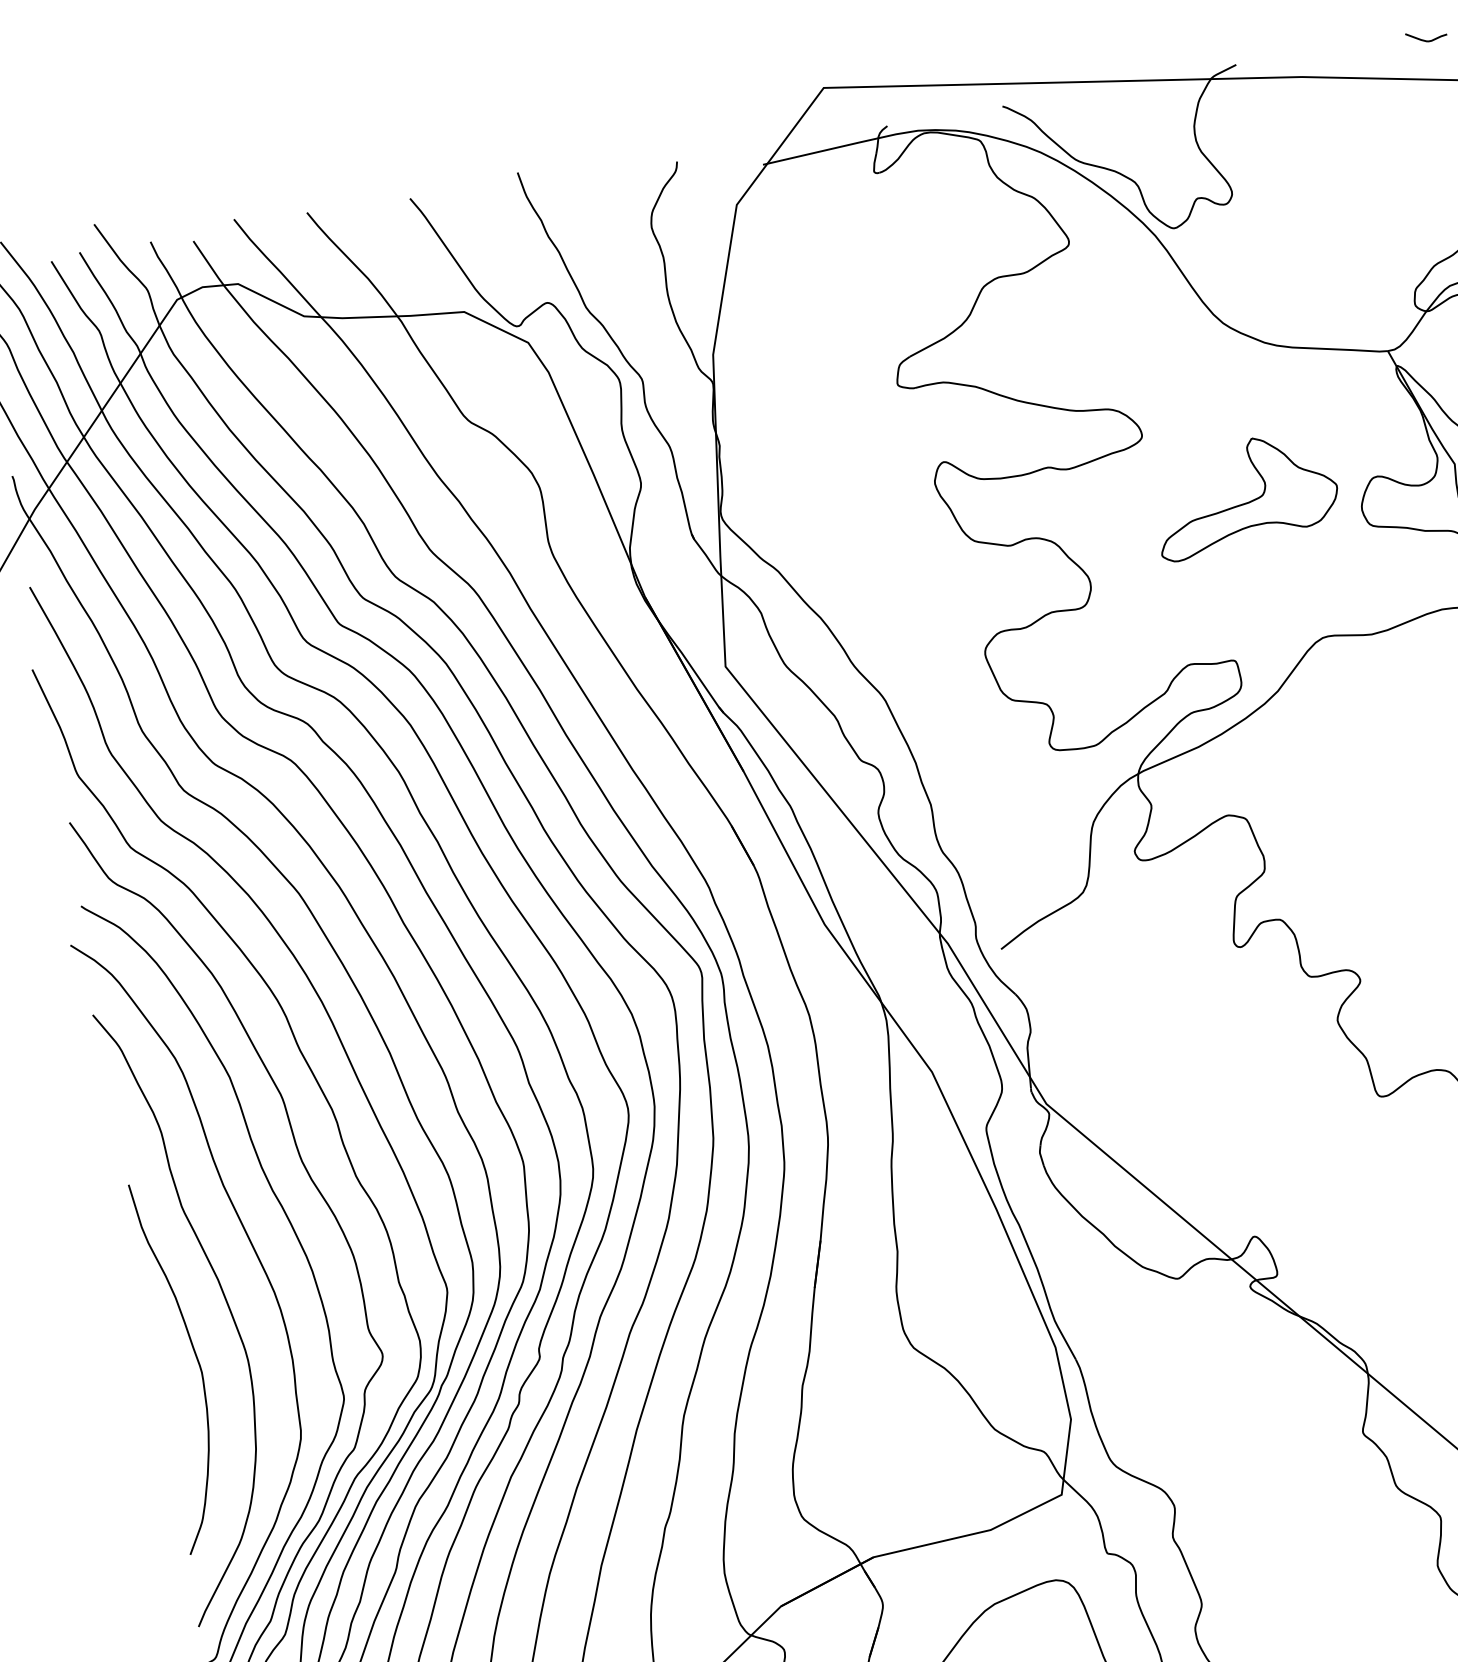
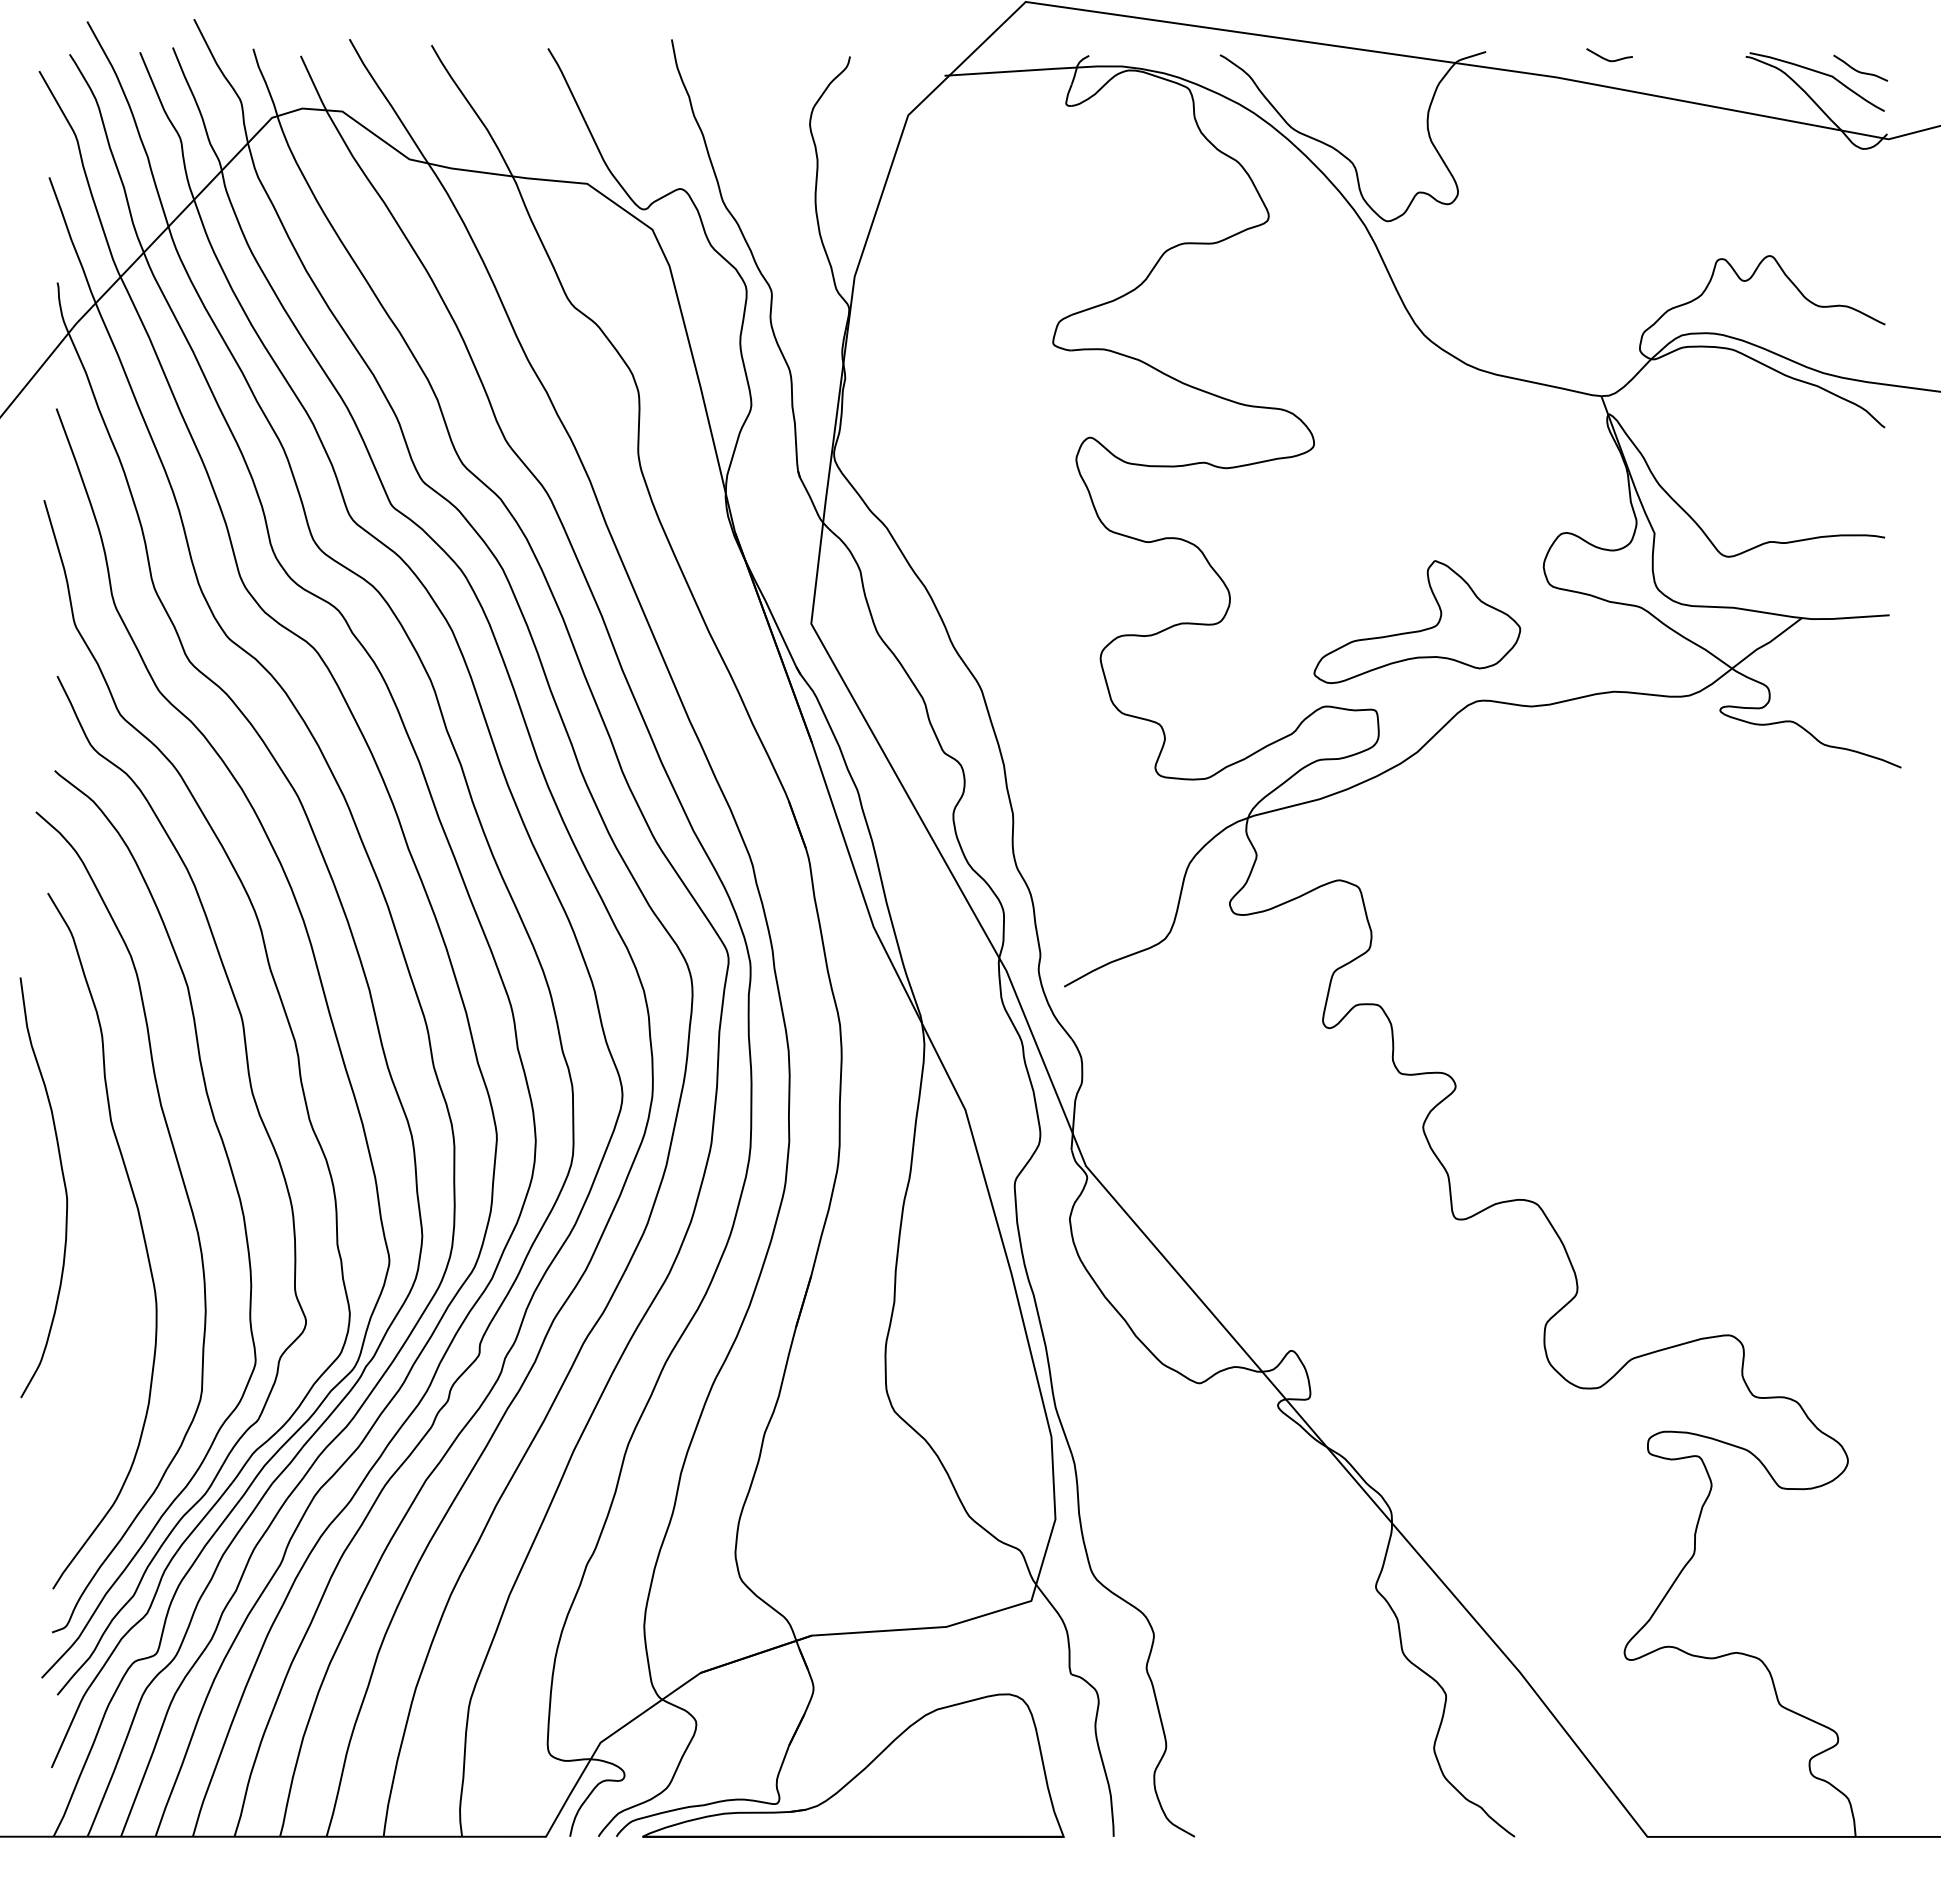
curve: (1426, 40) -> (1608, 59), moved
part: (1246, 502) -> (1417, 630), moved
curve: (196, 1359) -> (63, 1183), moved

